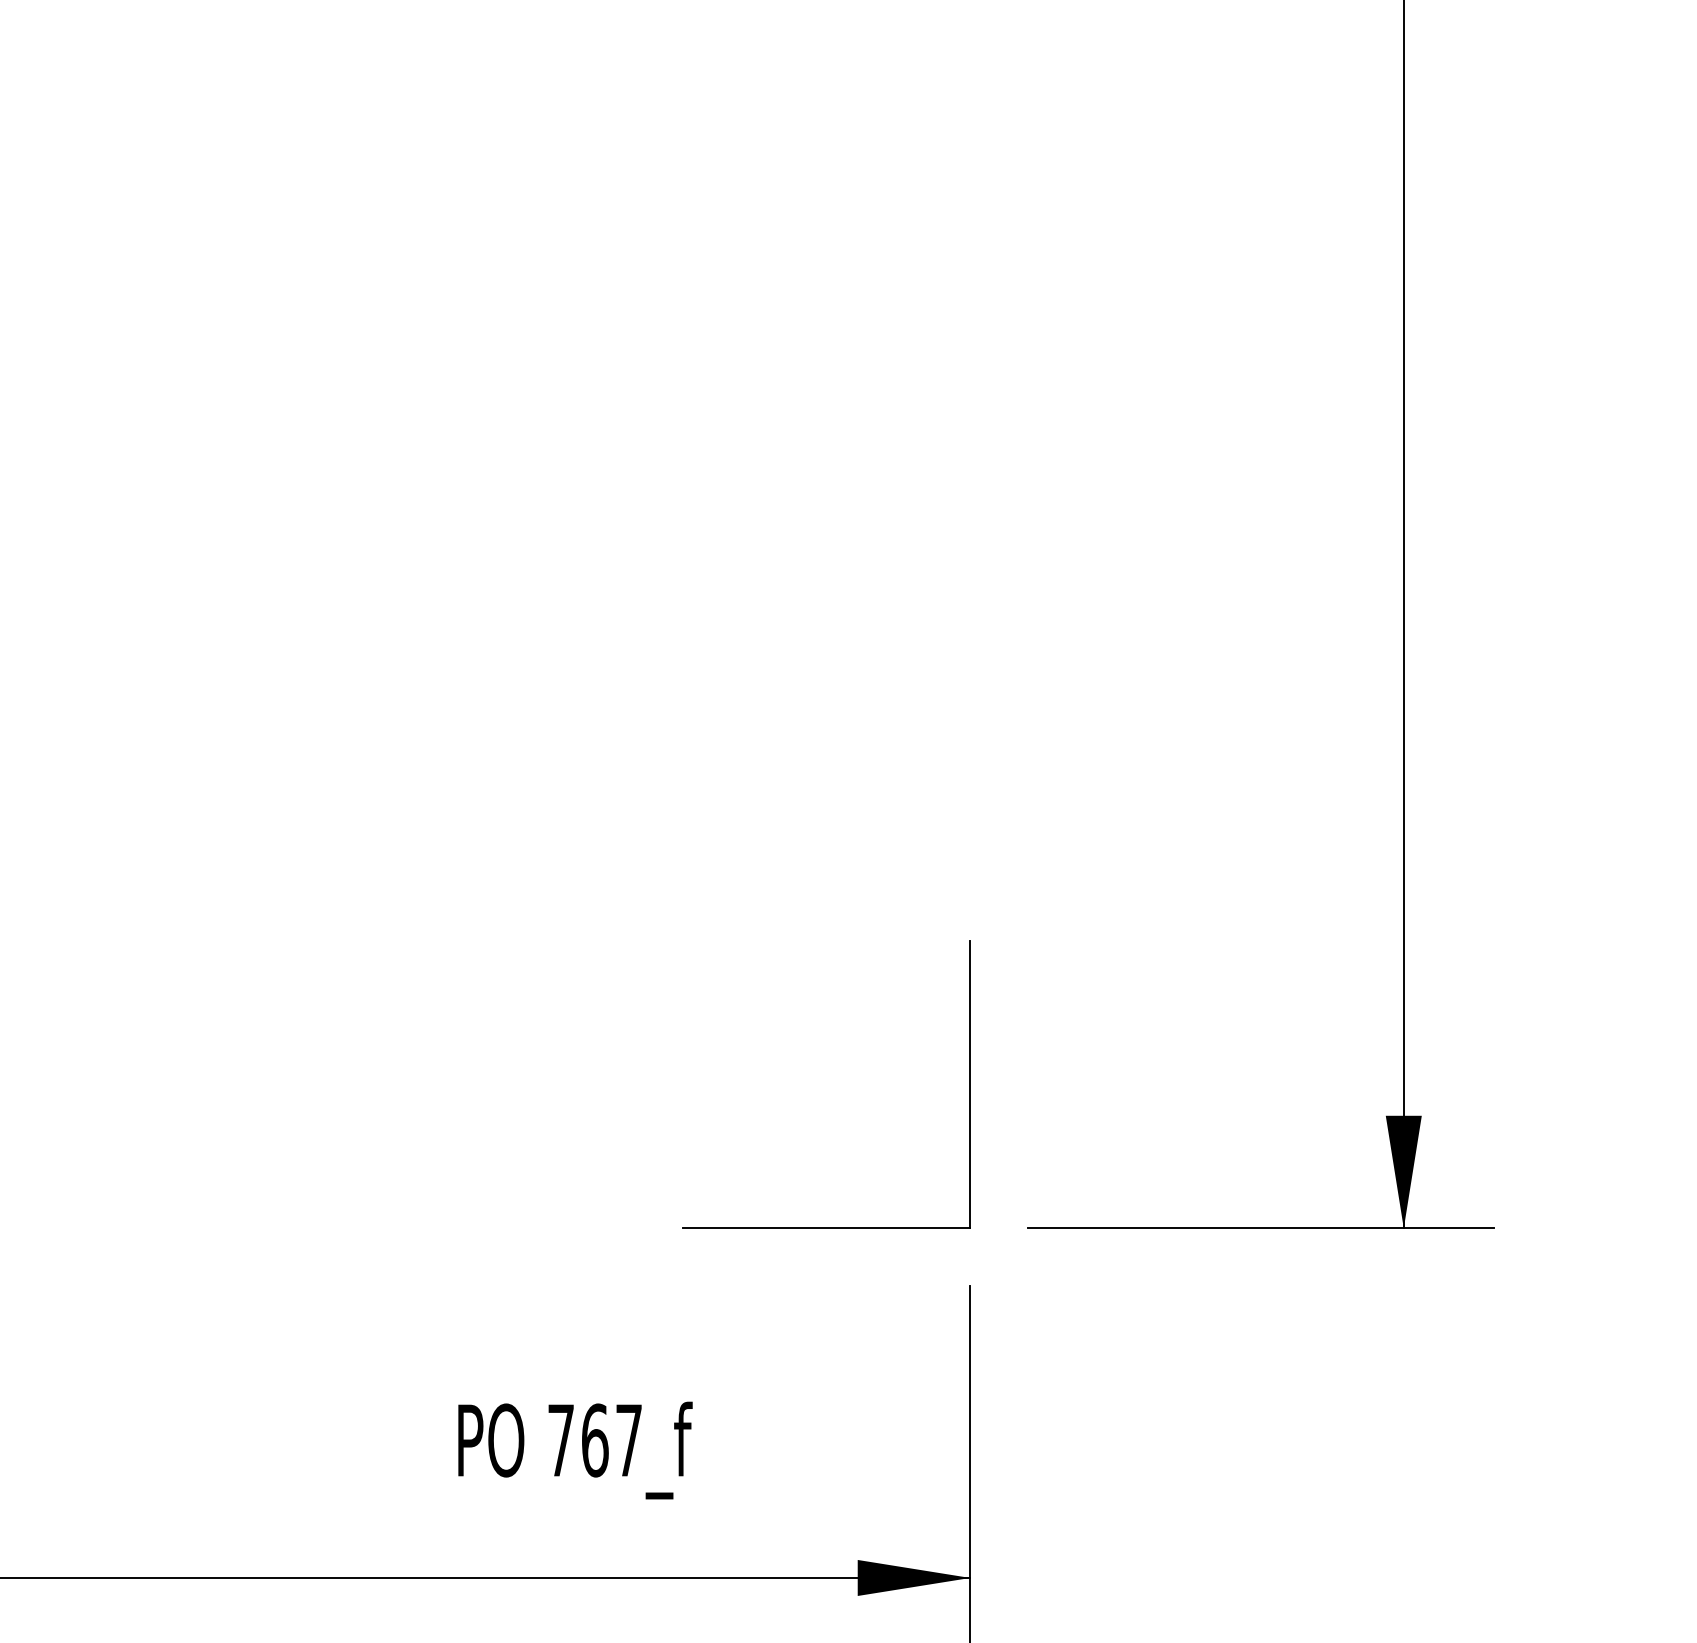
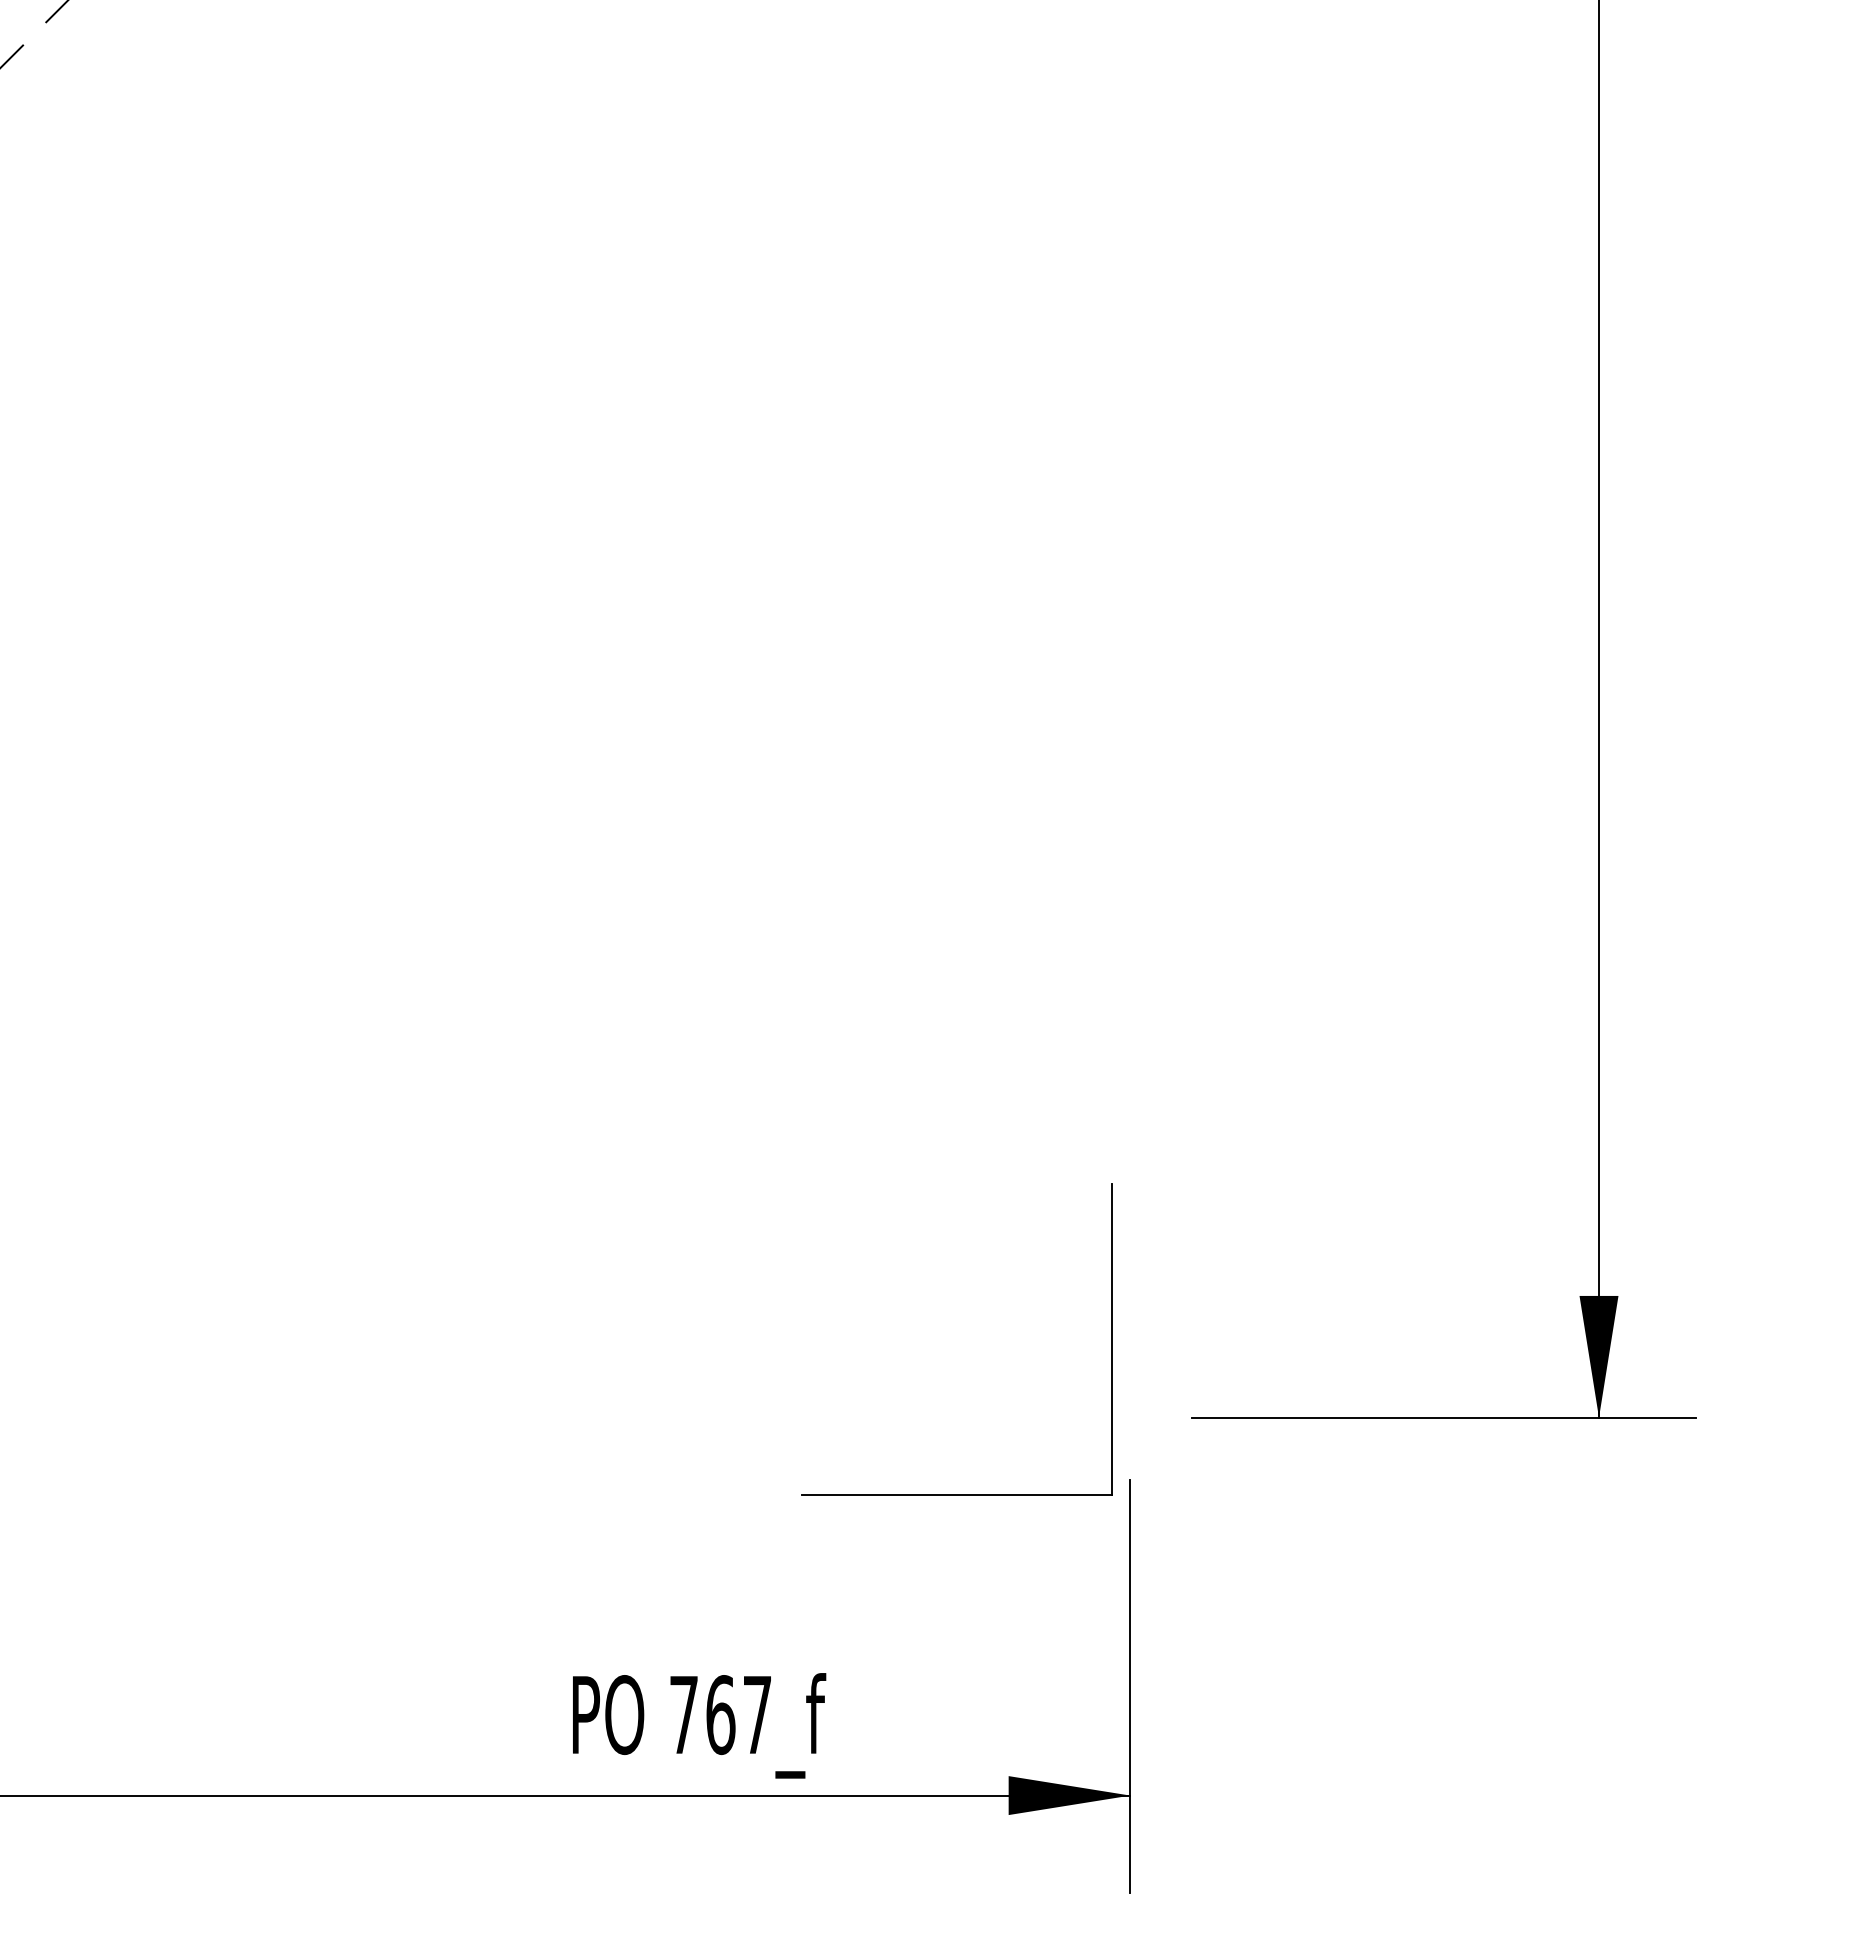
part: (969, 1084) -> (1111, 1339), moved
text: (575, 1450) -> (699, 1725), moved

